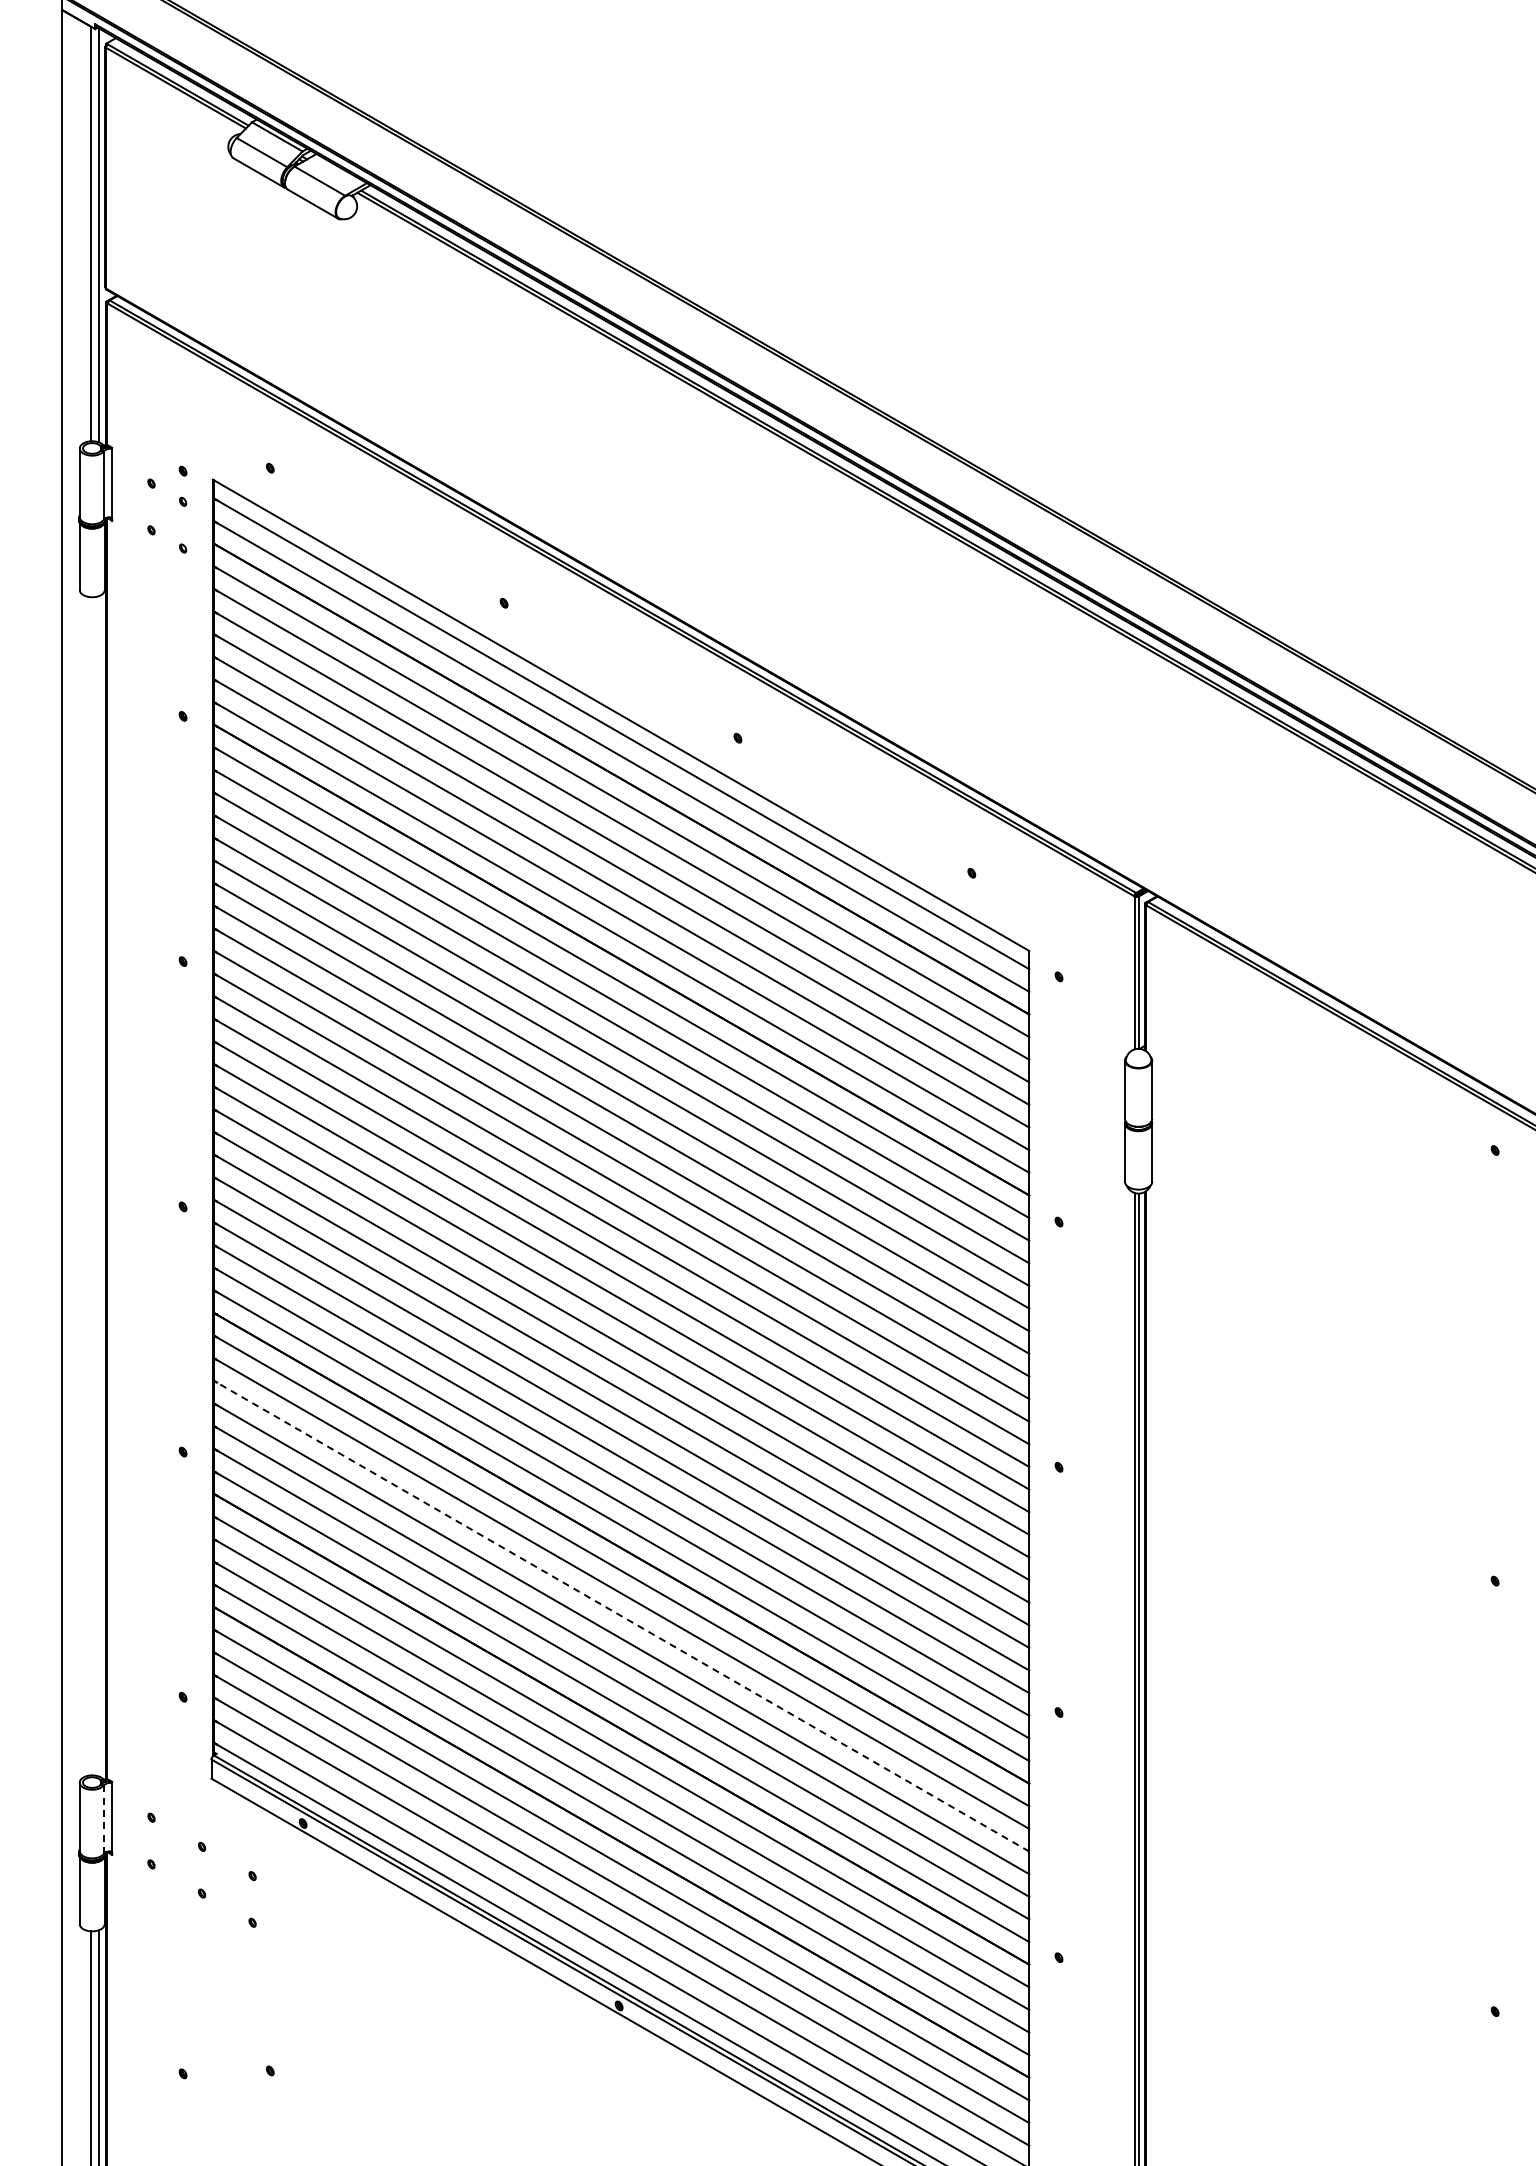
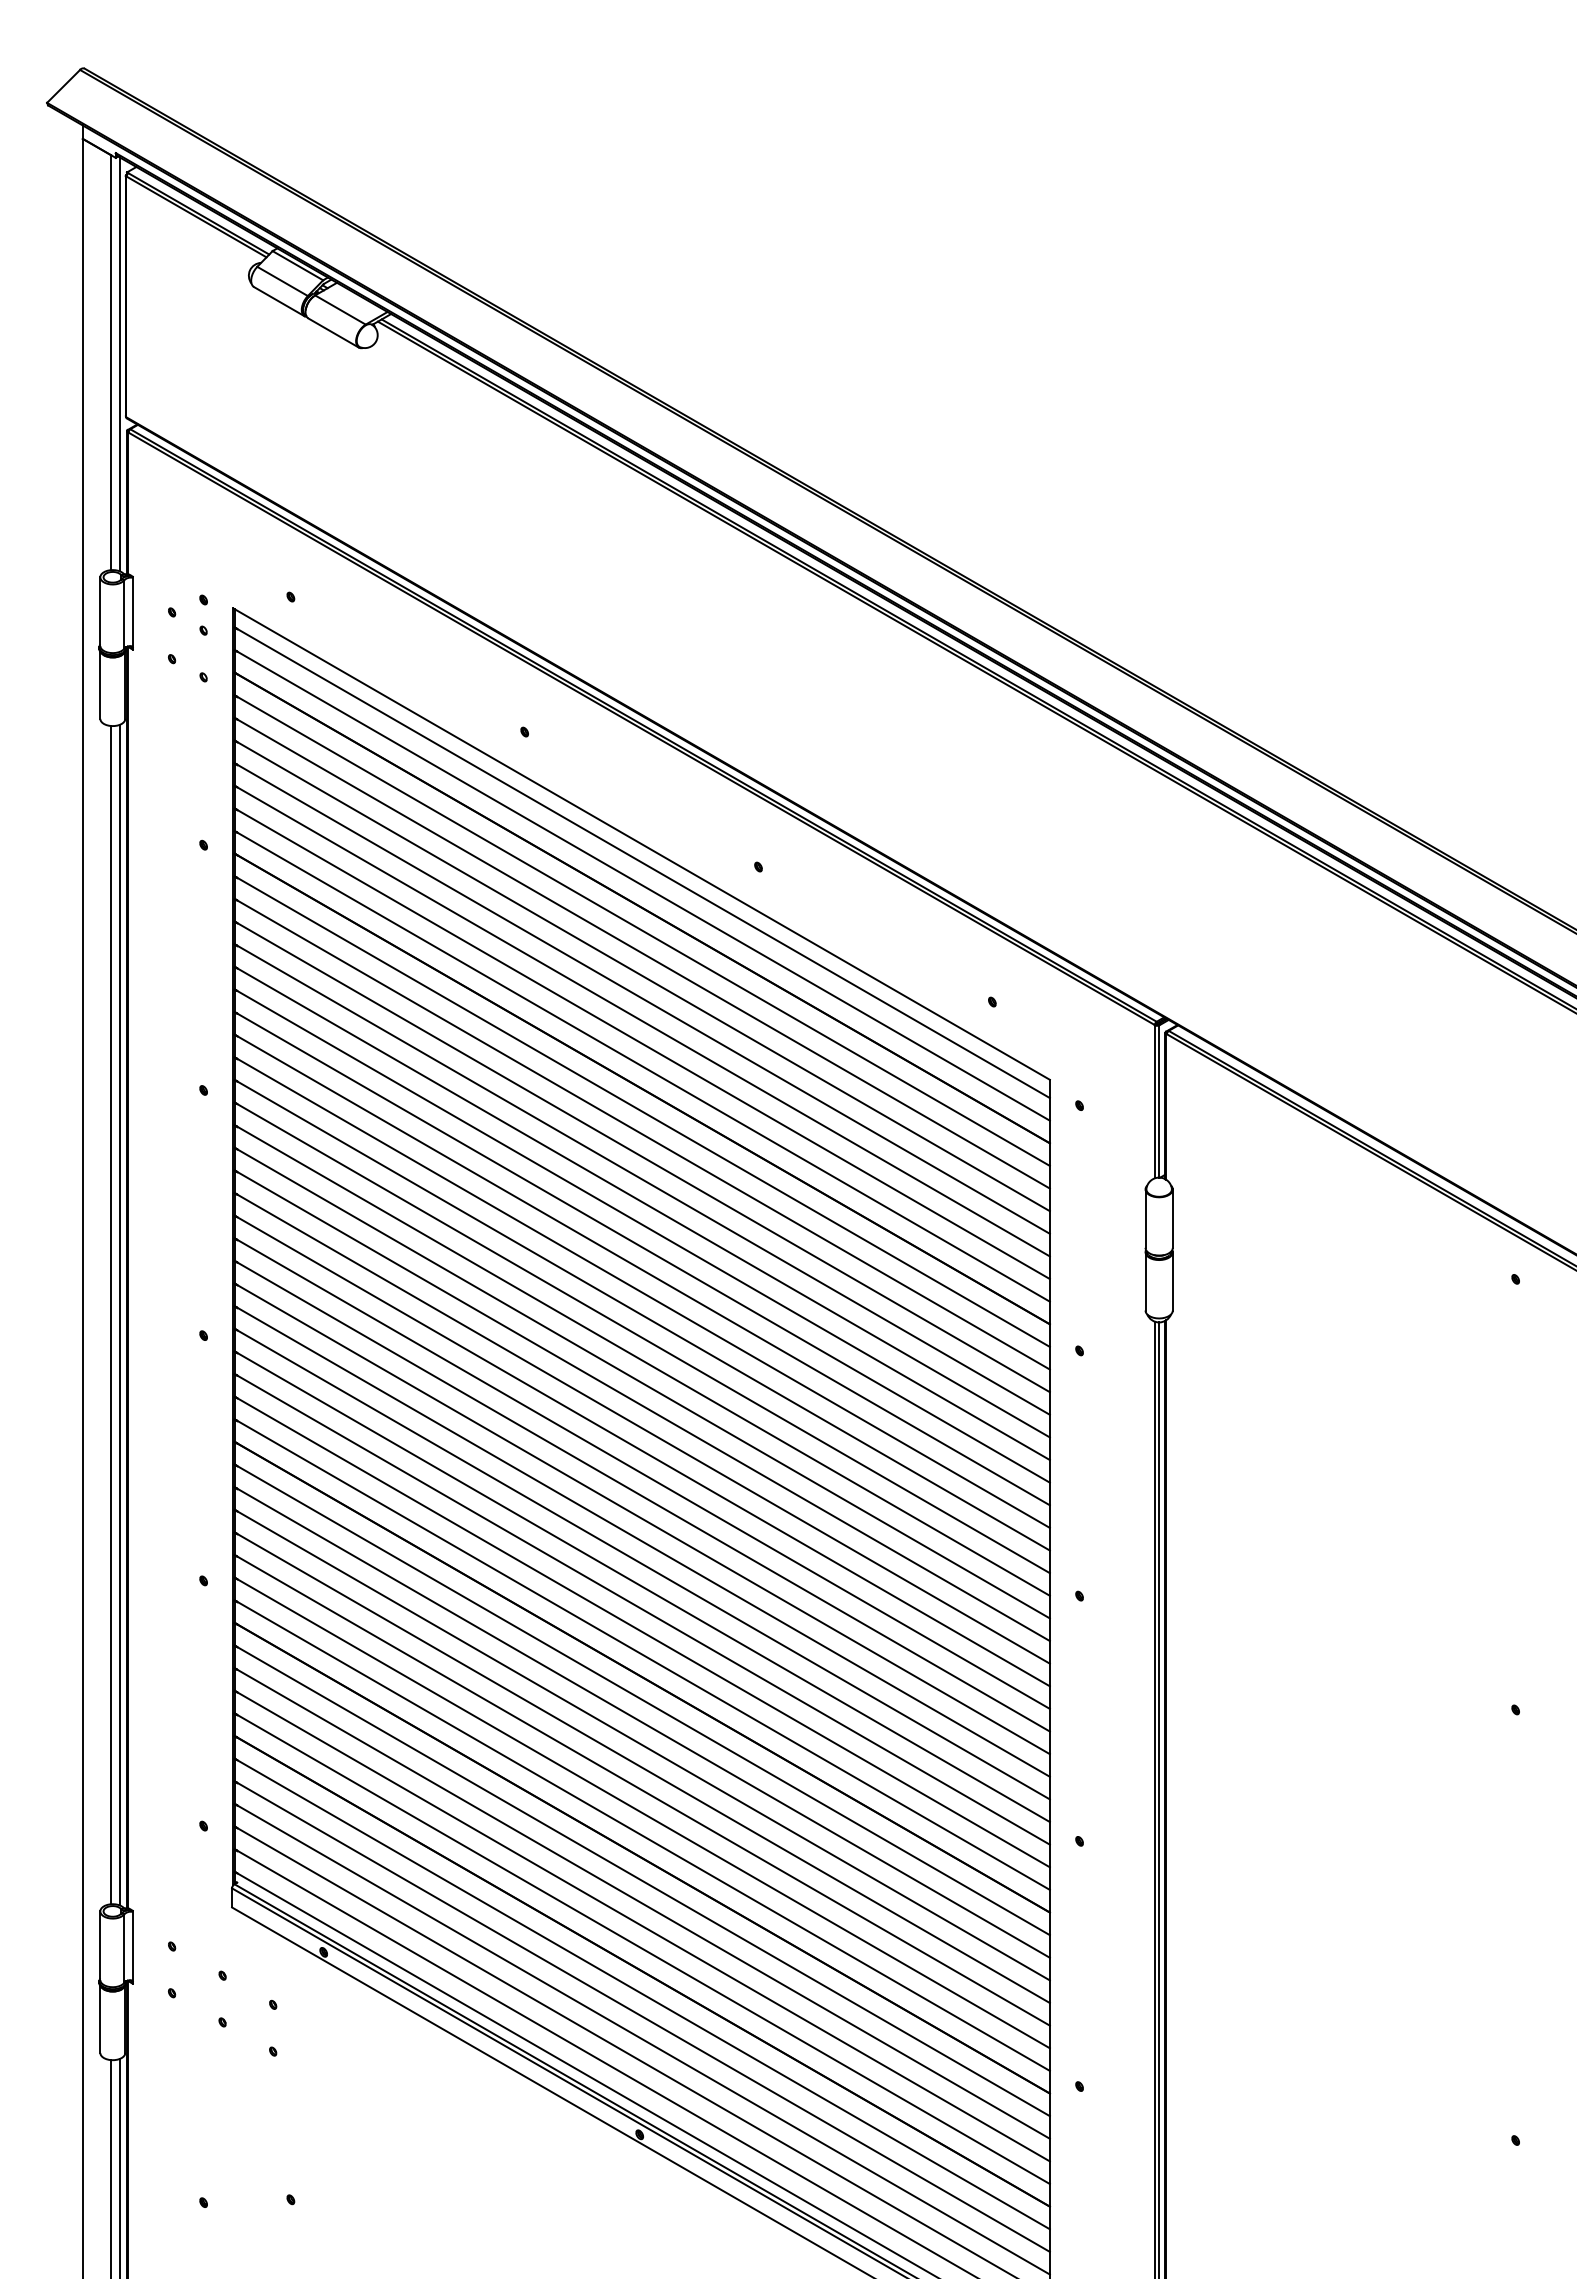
line: (98, 1185) -> (119, 1314), added
line: (90, 1186) -> (111, 1315), added
line: (621, 1616) -> (642, 1745), dashed -> solid
line: (103, 1819) -> (124, 1948), dashed -> solid

